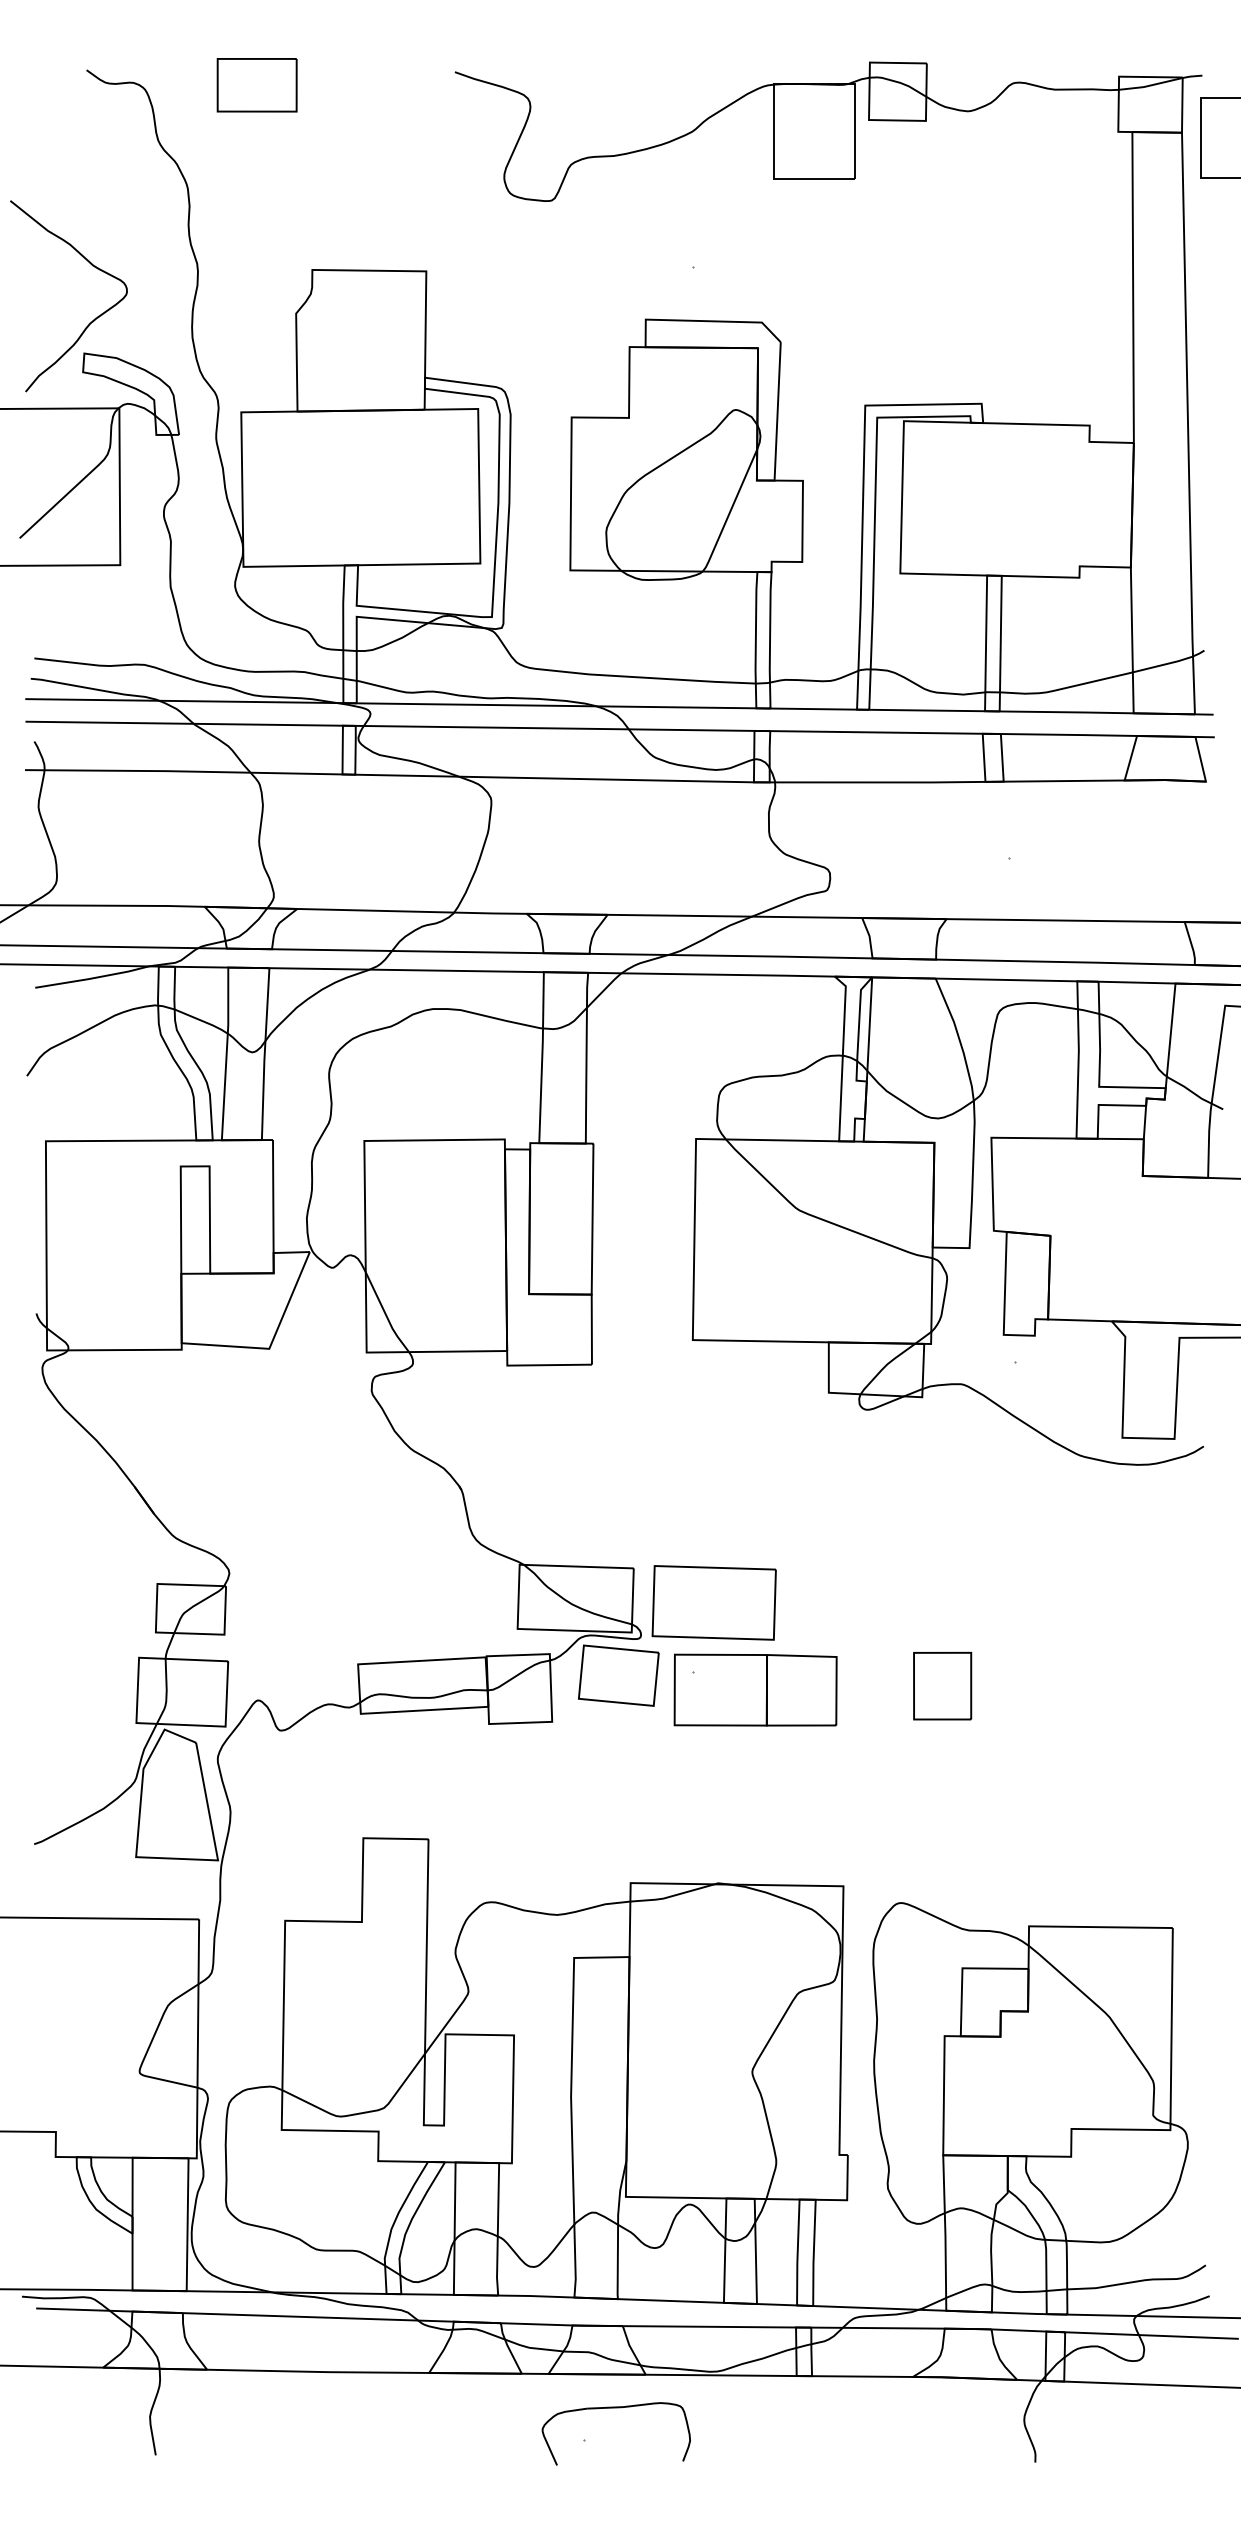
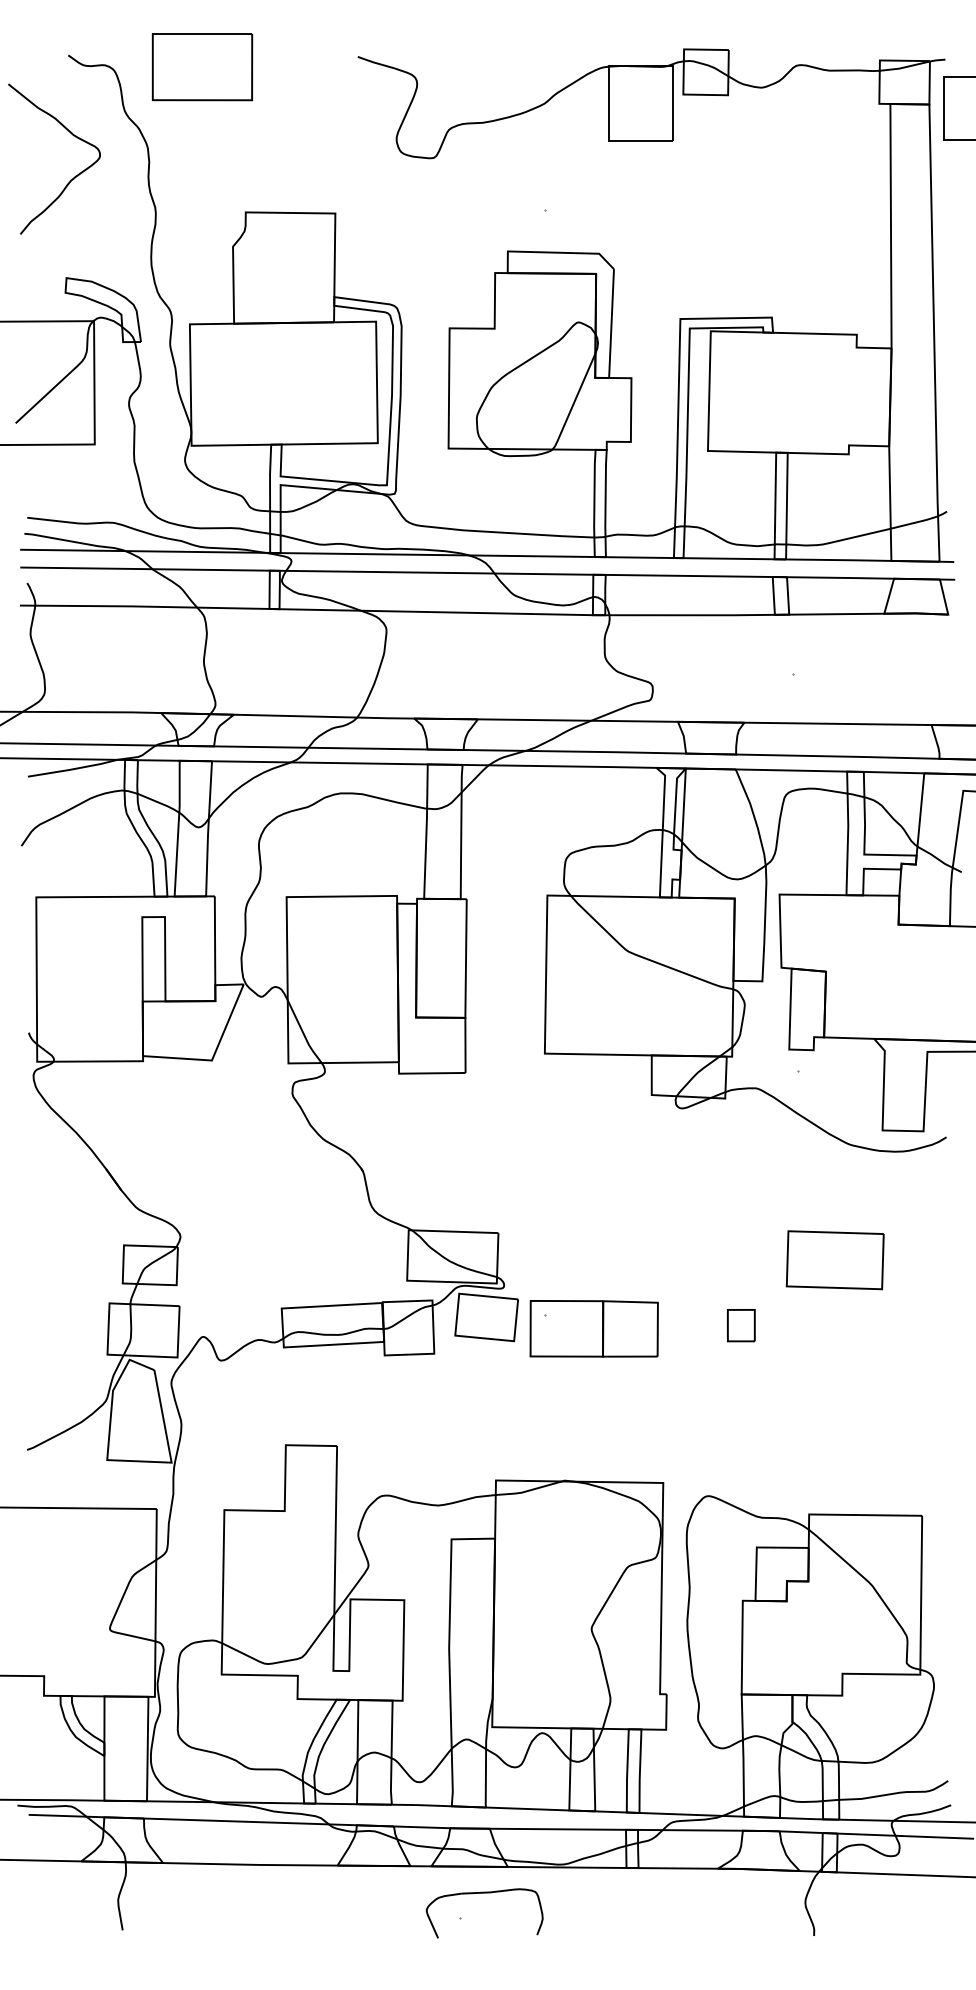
part: (256, 85) -> (201, 67), size x1.6
curve: (89, 322) -> (70, 179), moved
part: (713, 1602) -> (834, 1259), moved
part: (942, 1685) -> (741, 1325), size x0.6

